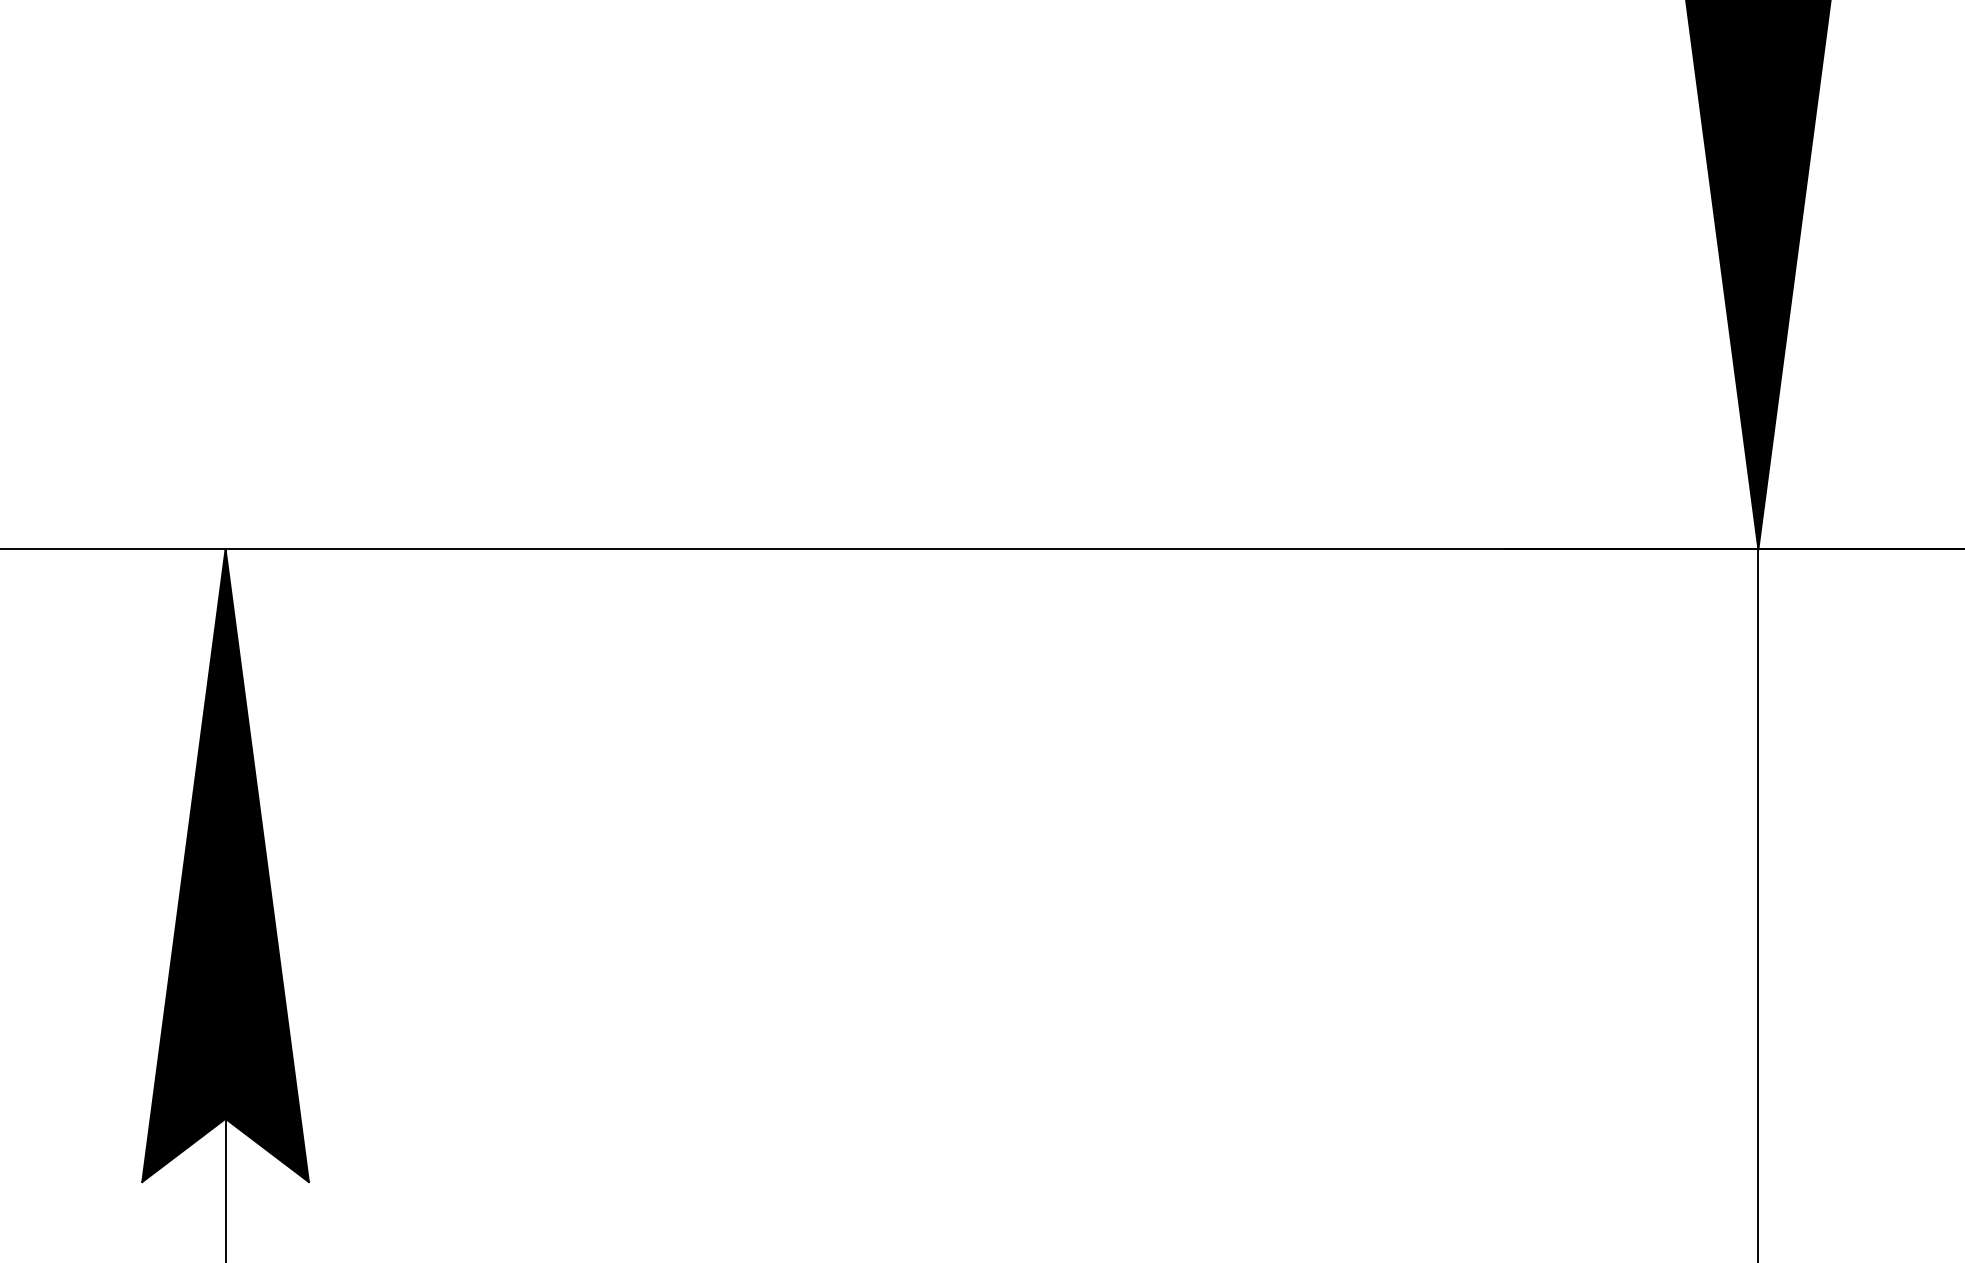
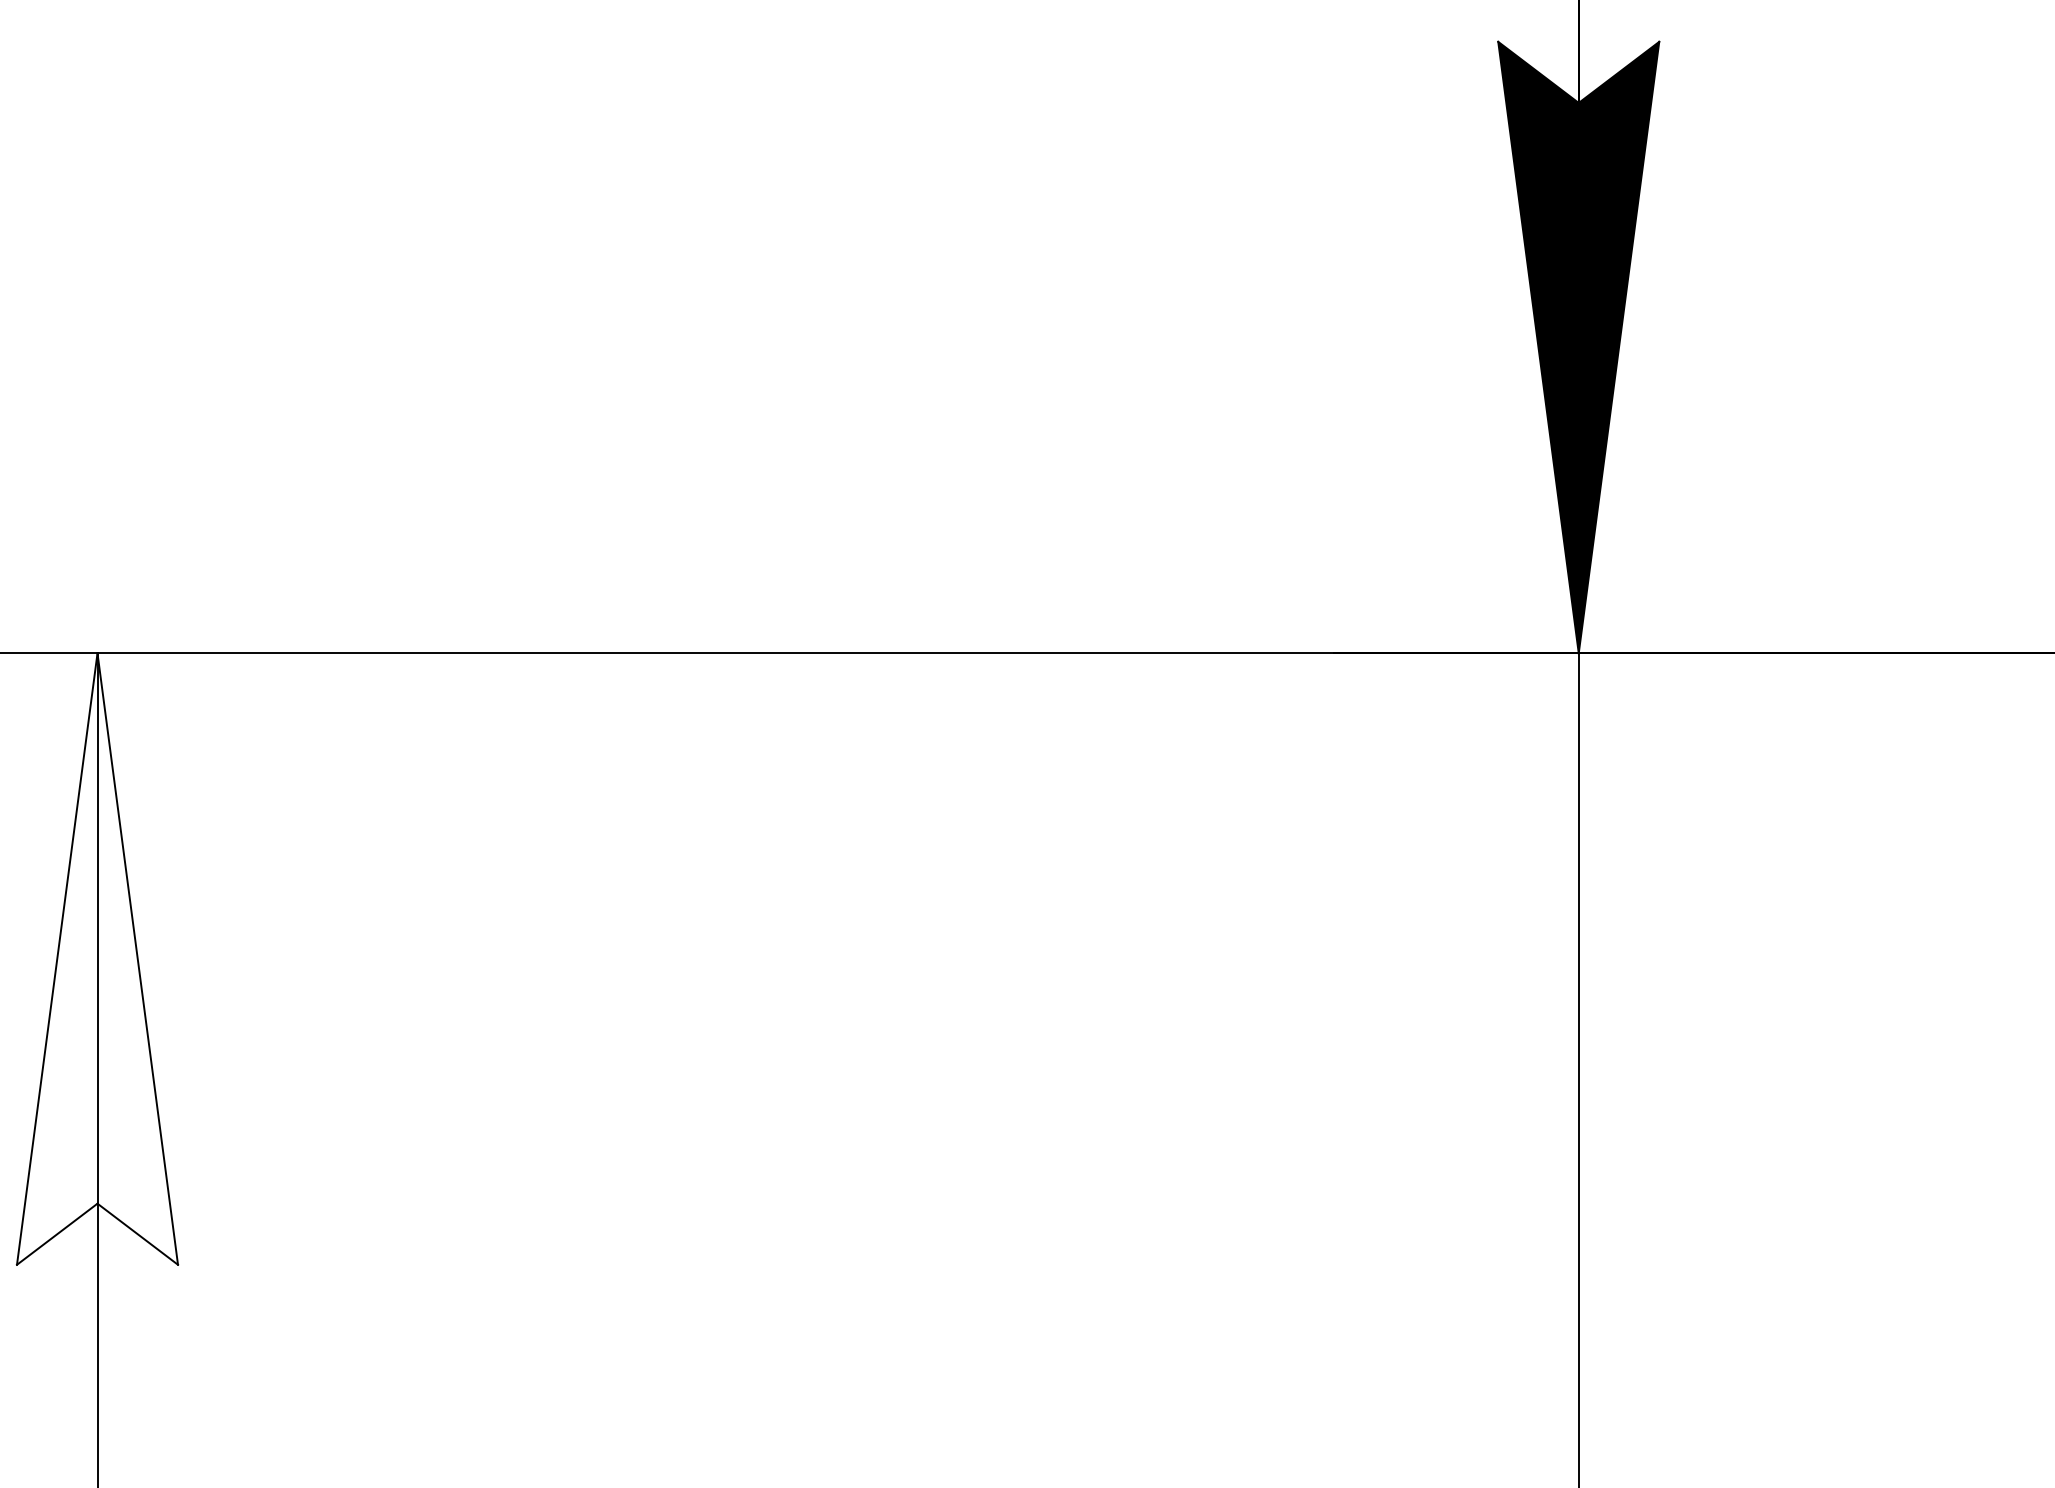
fill: (225, 865) -> (97, 958), removed

